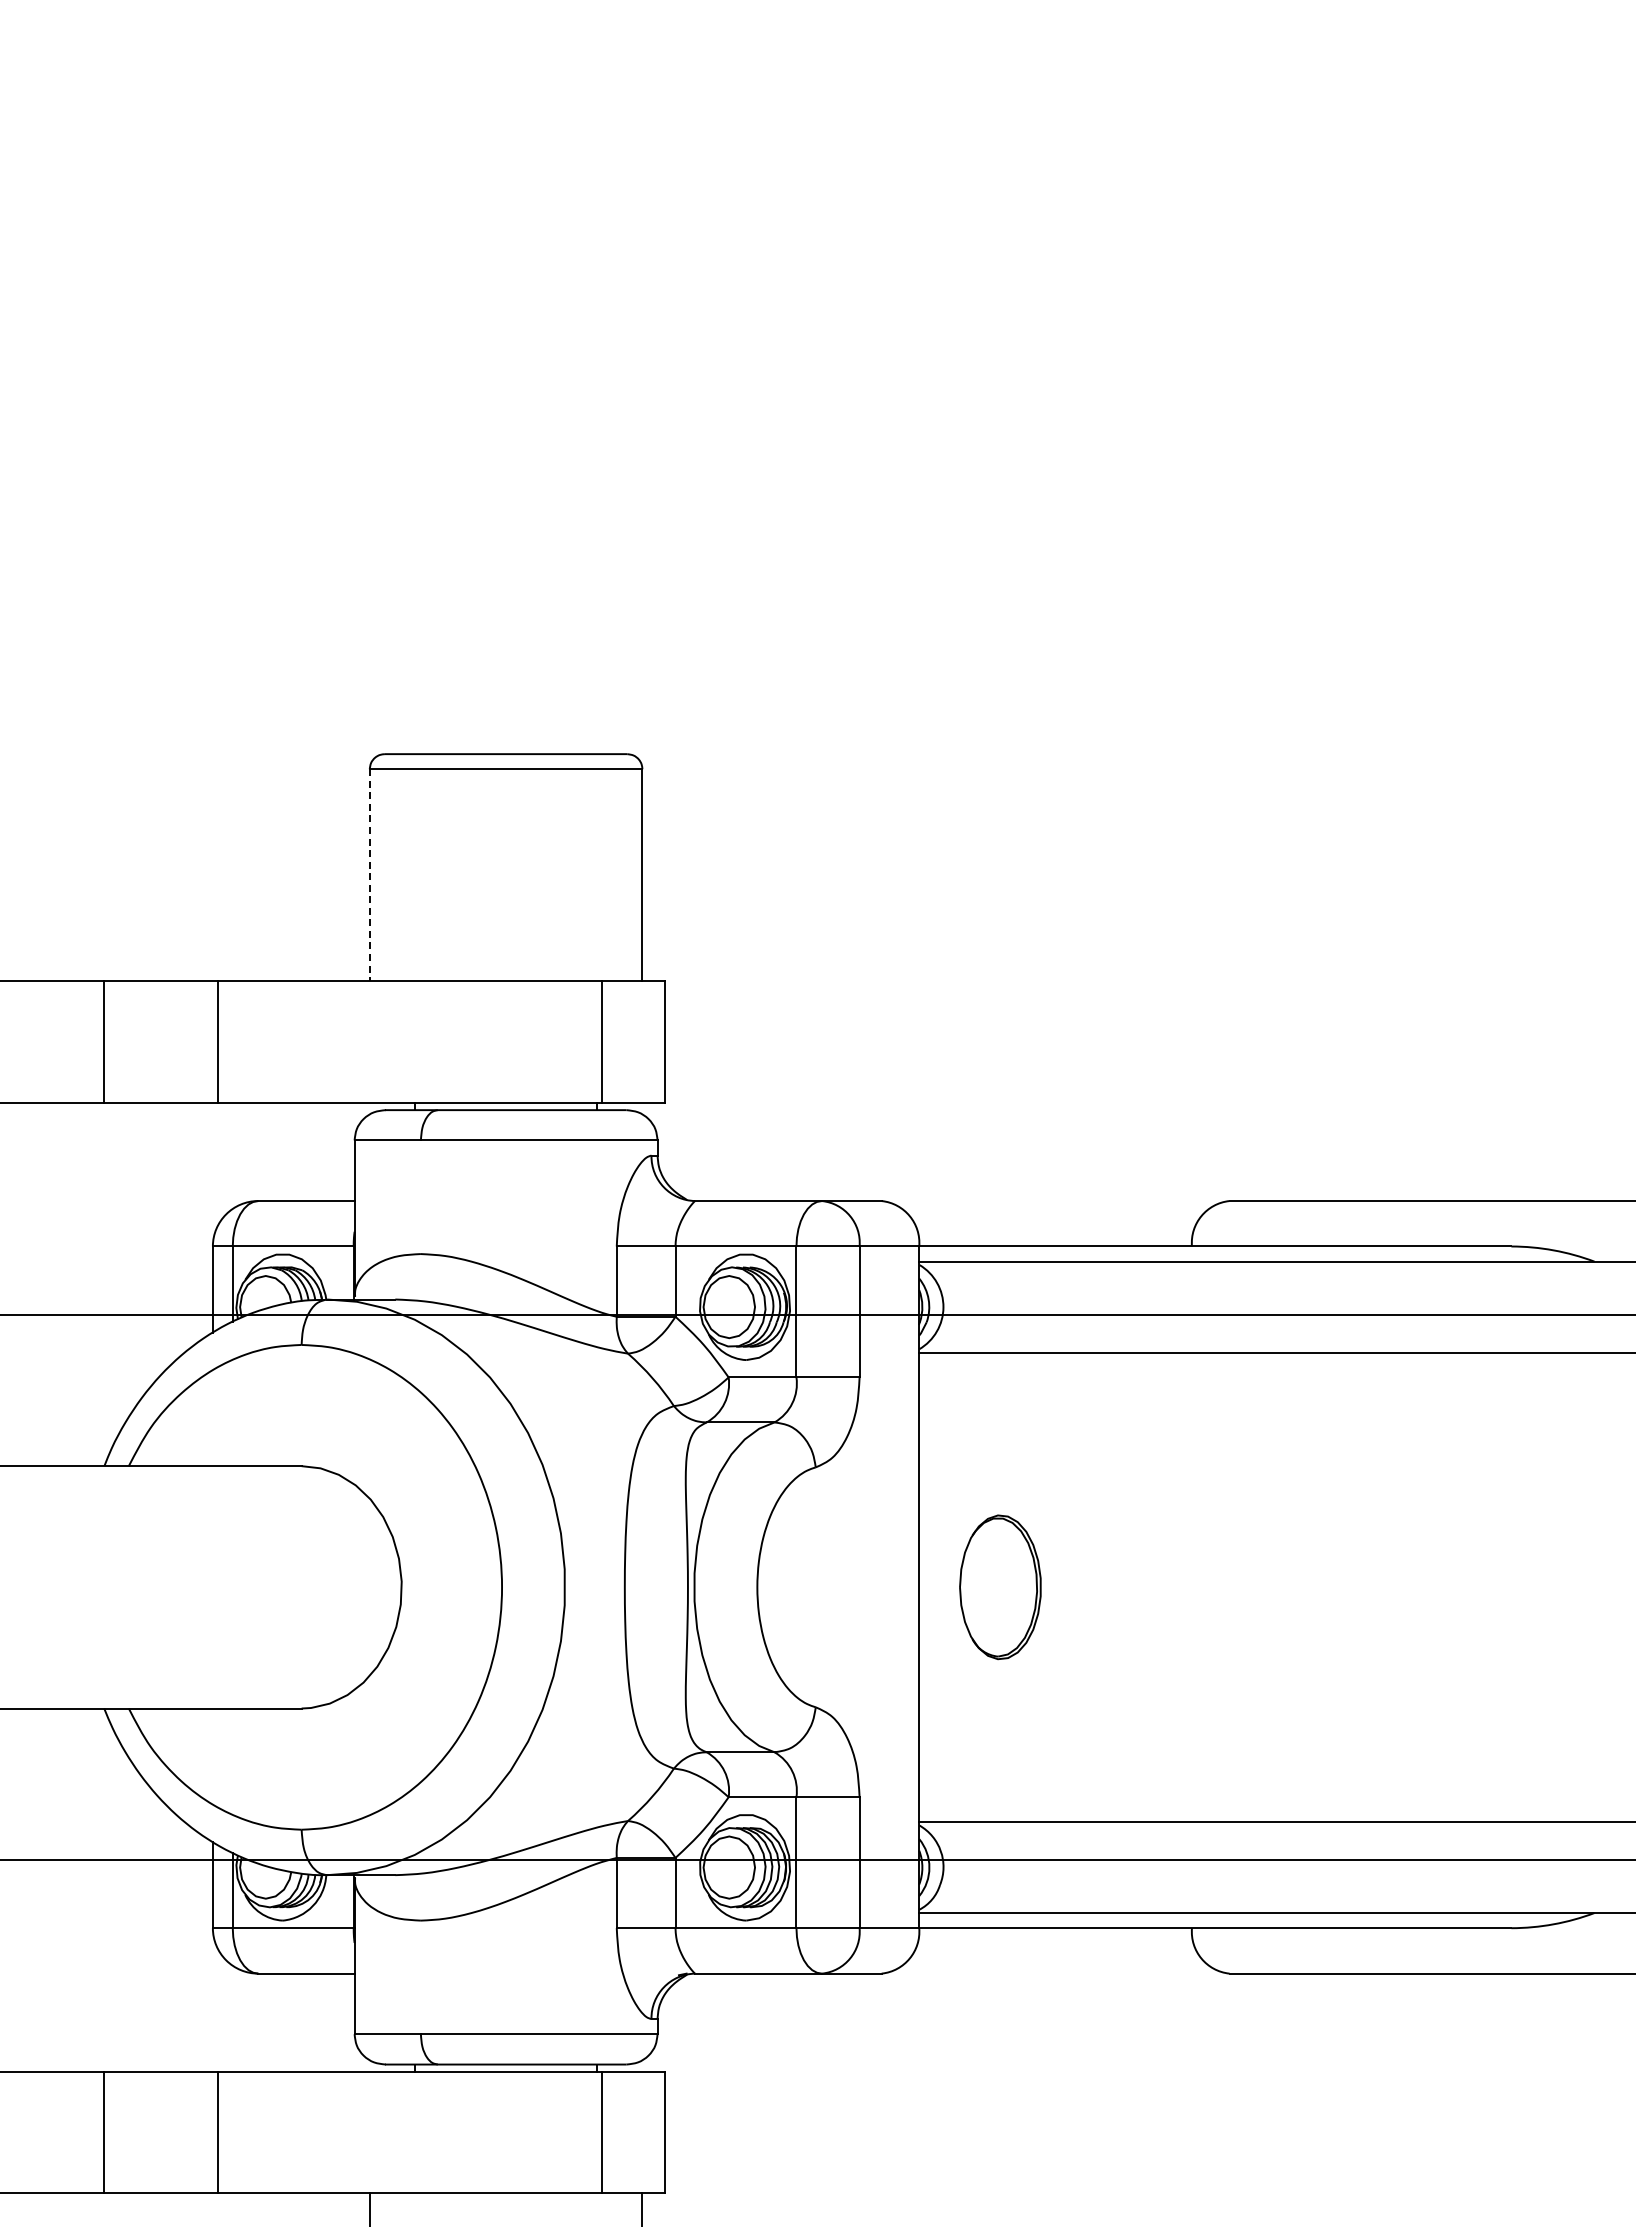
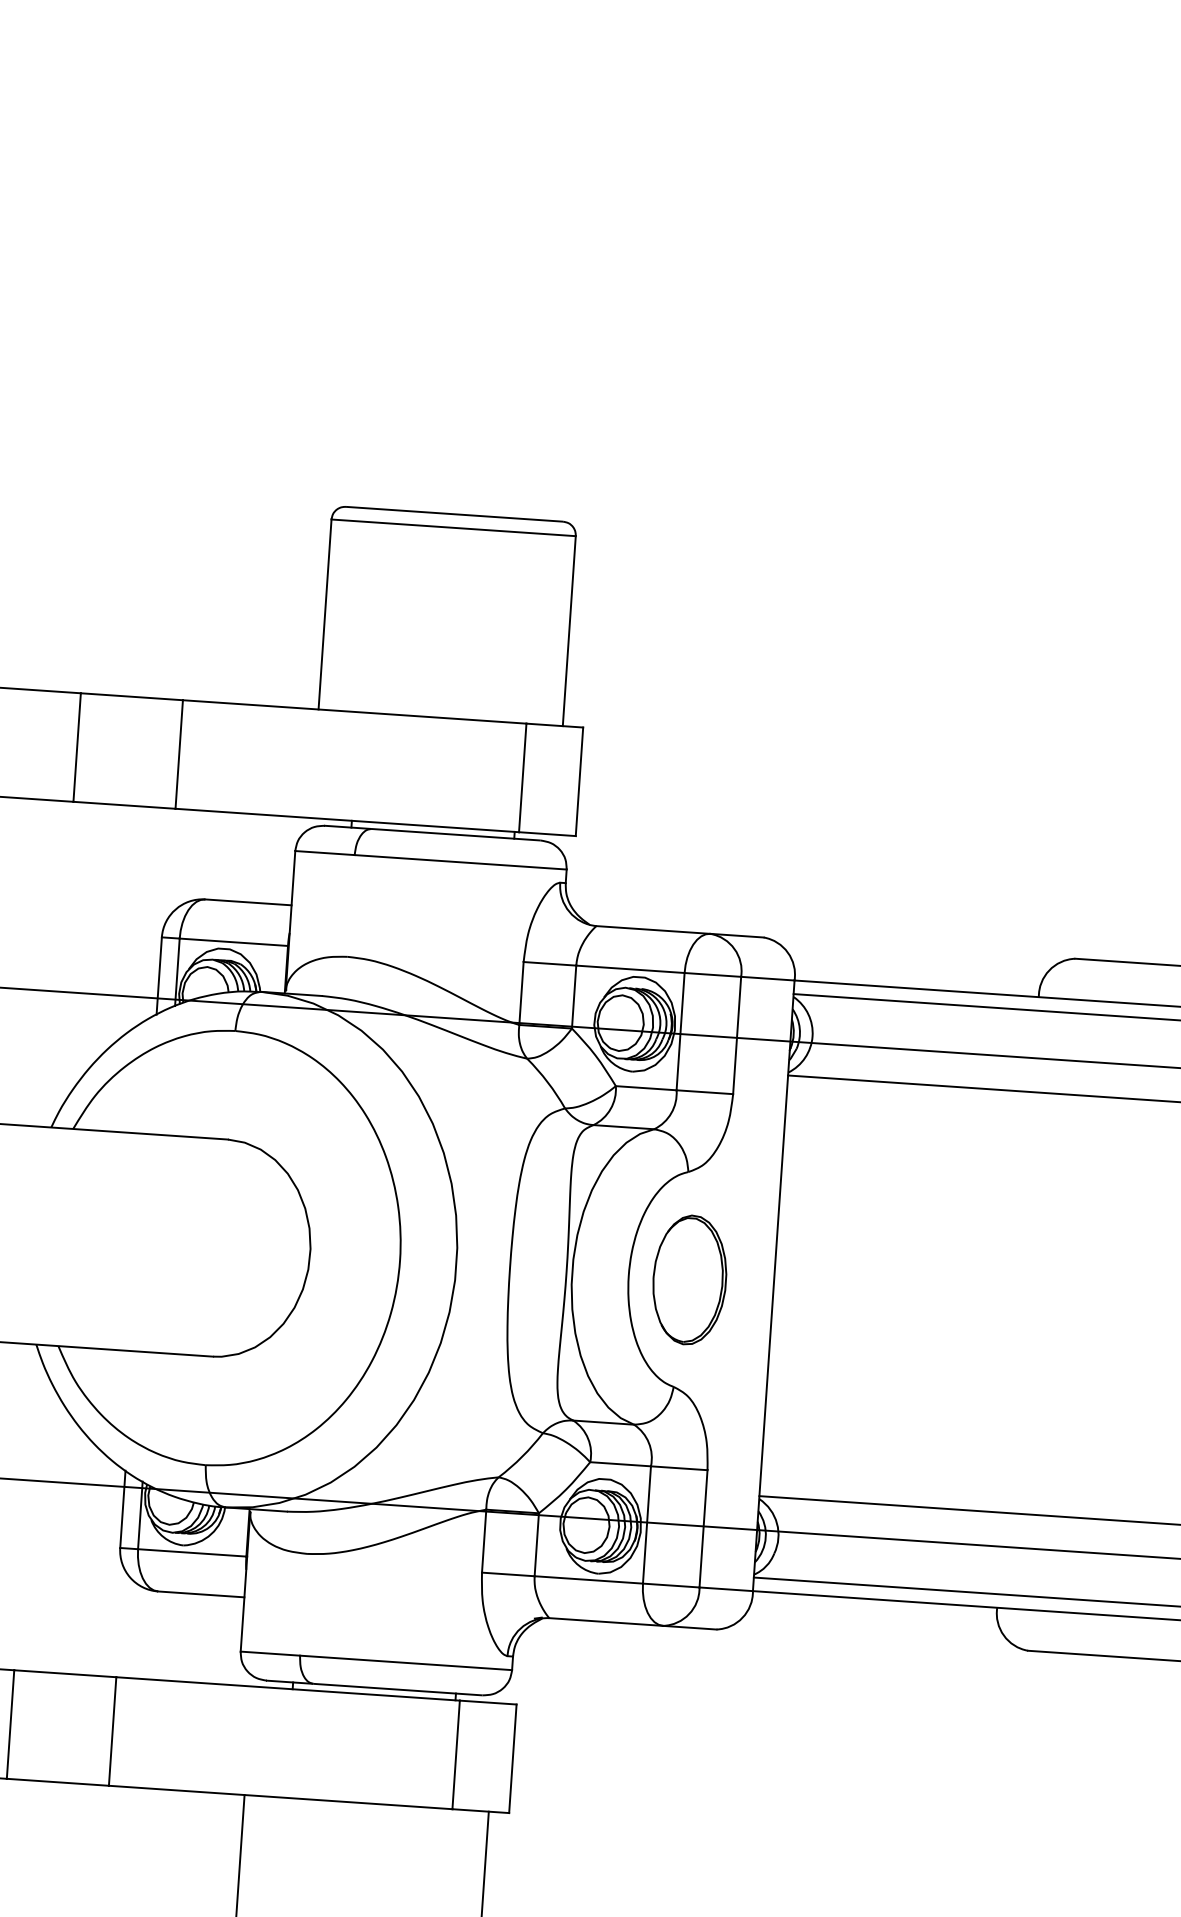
line: (369, 875) -> (324, 614), dashed -> solid
part: (1000, 1587) -> (689, 1280), moved

